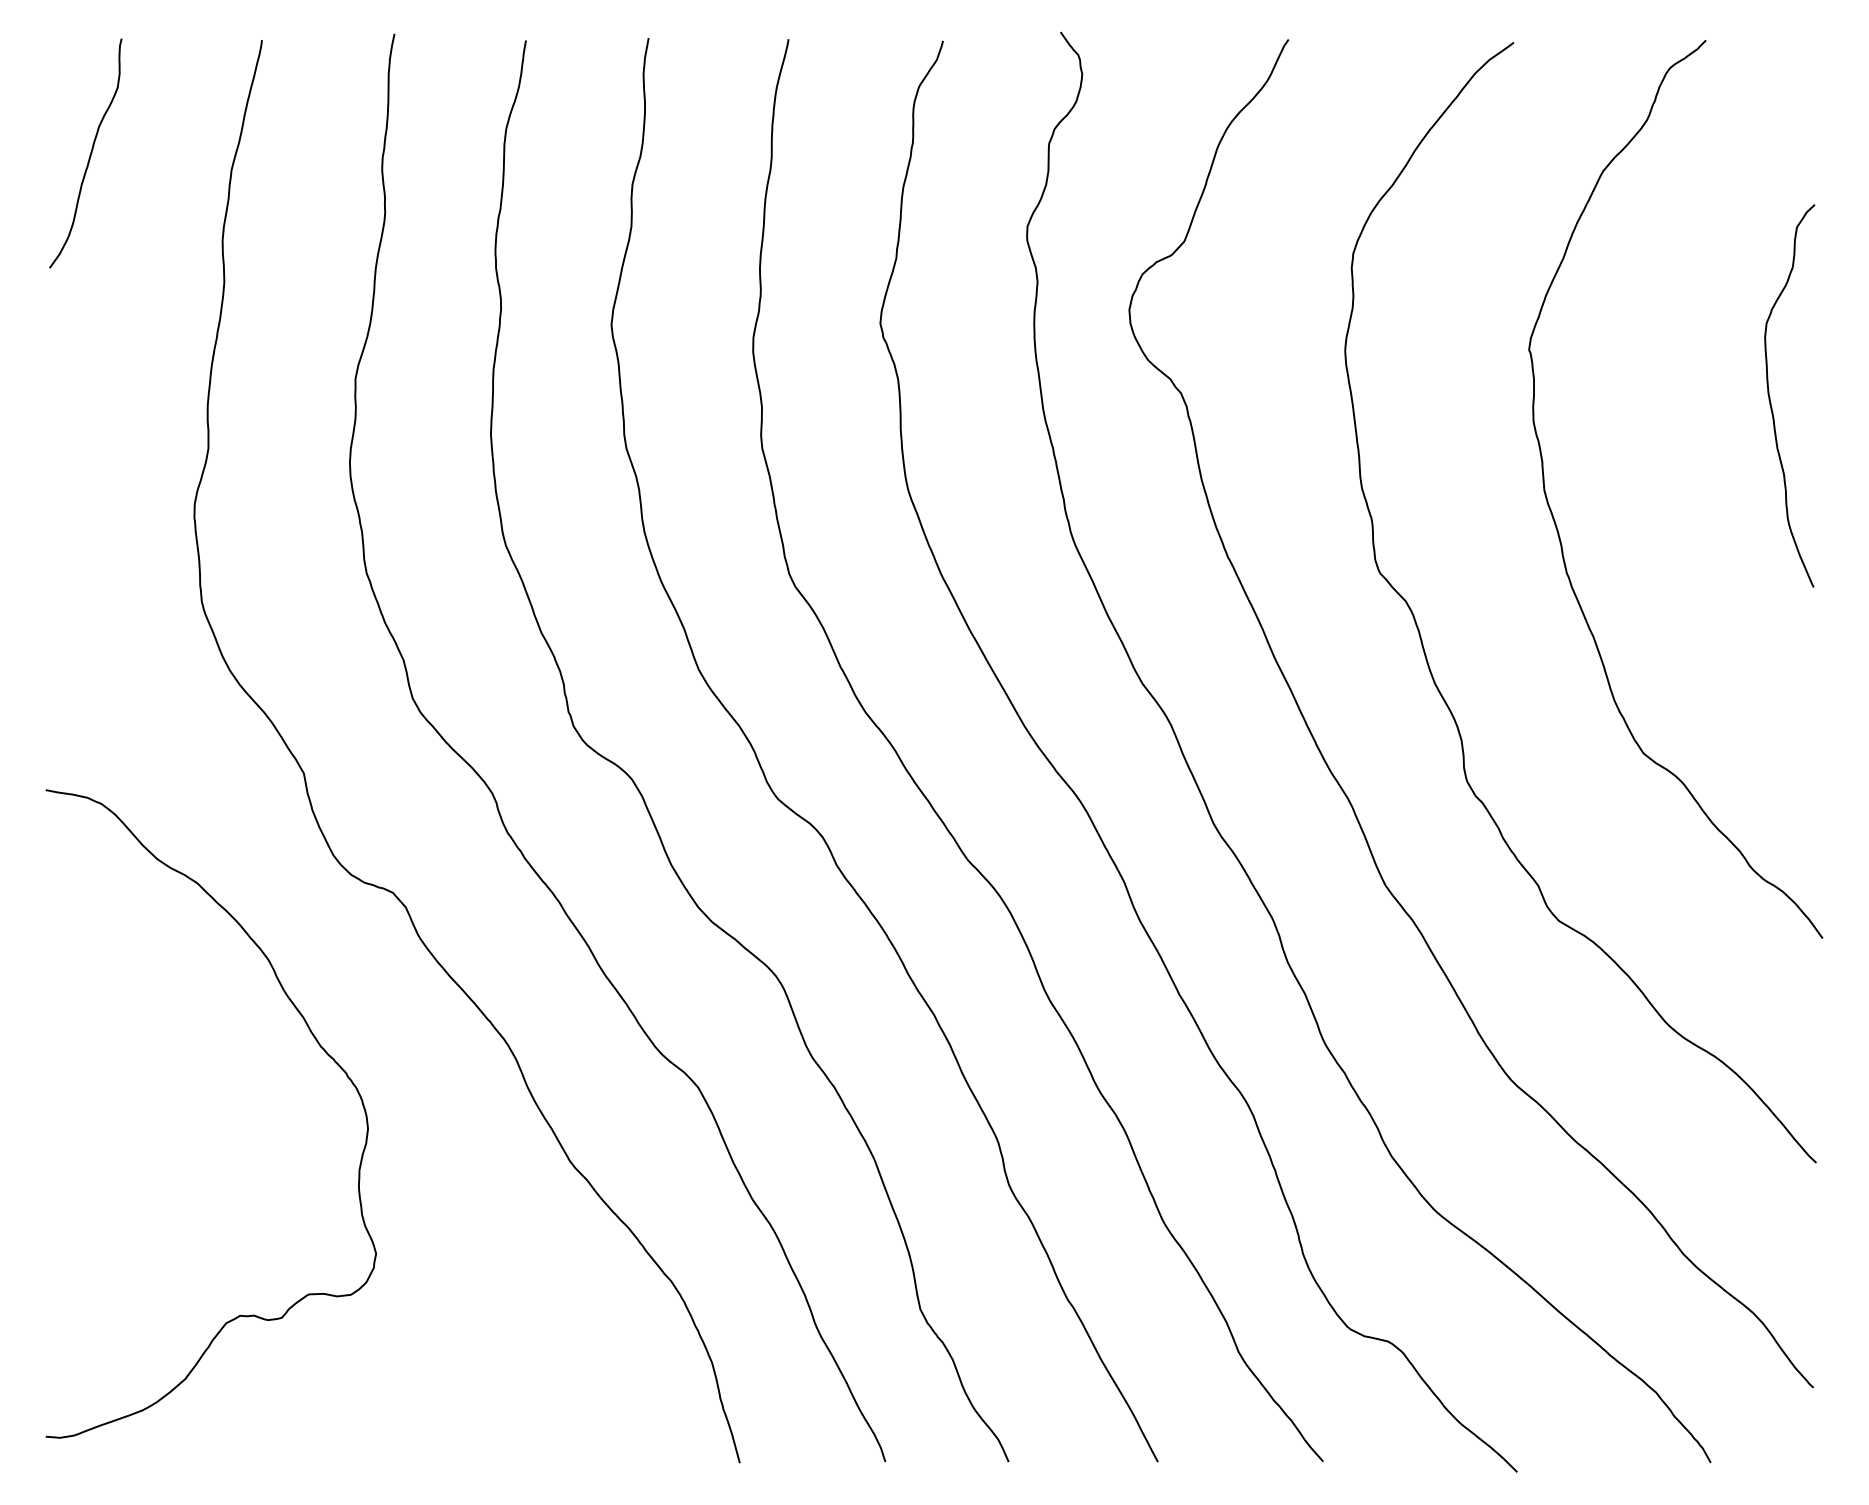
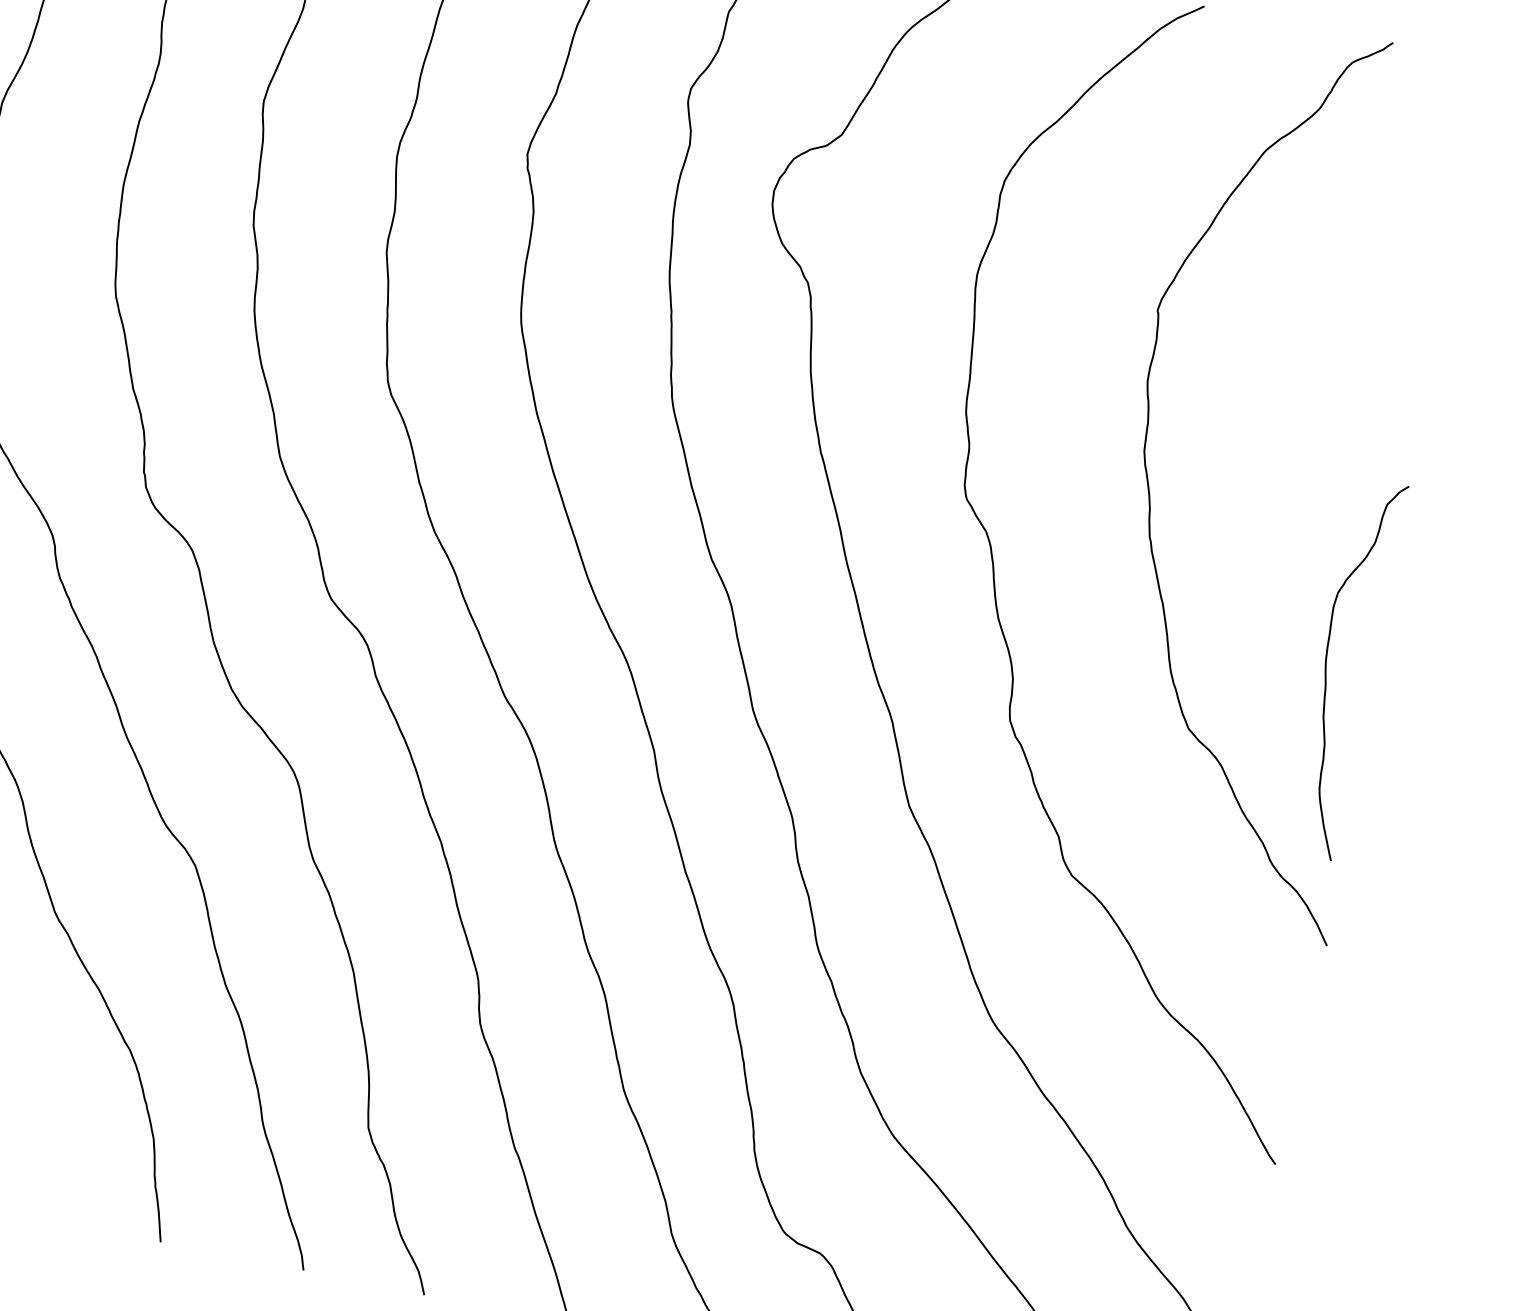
curve: (1770, 397) -> (1326, 666), moved

